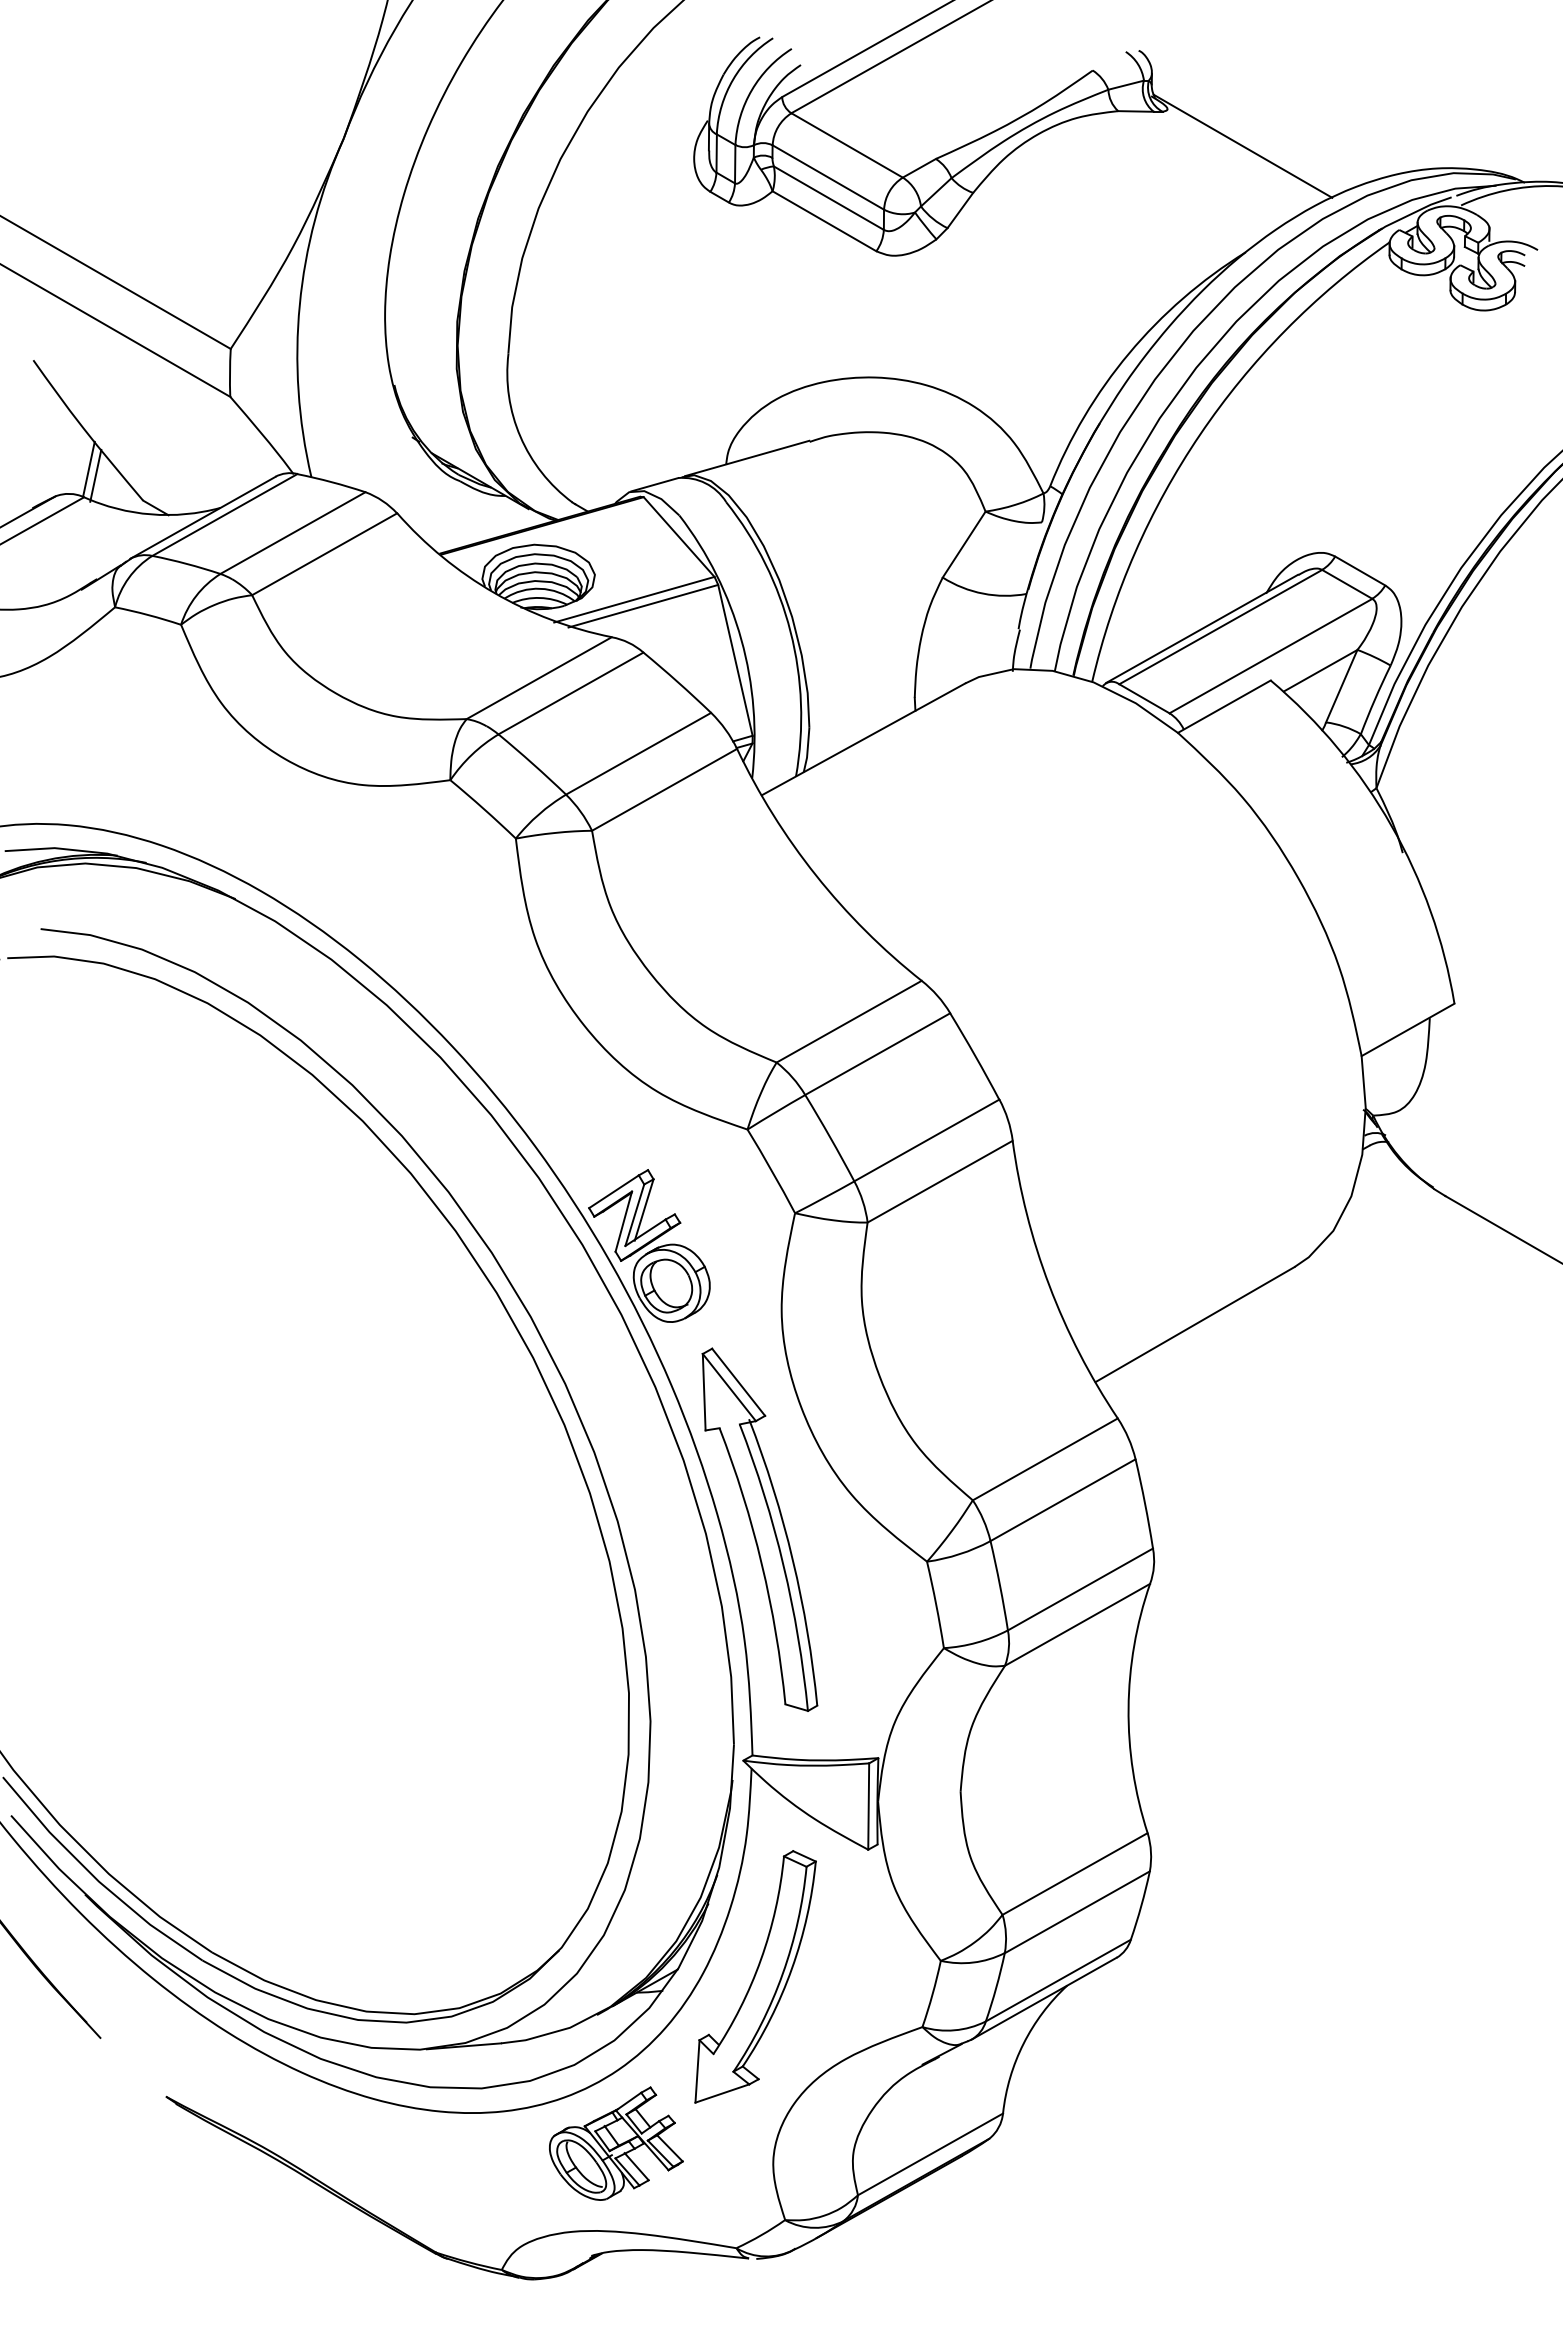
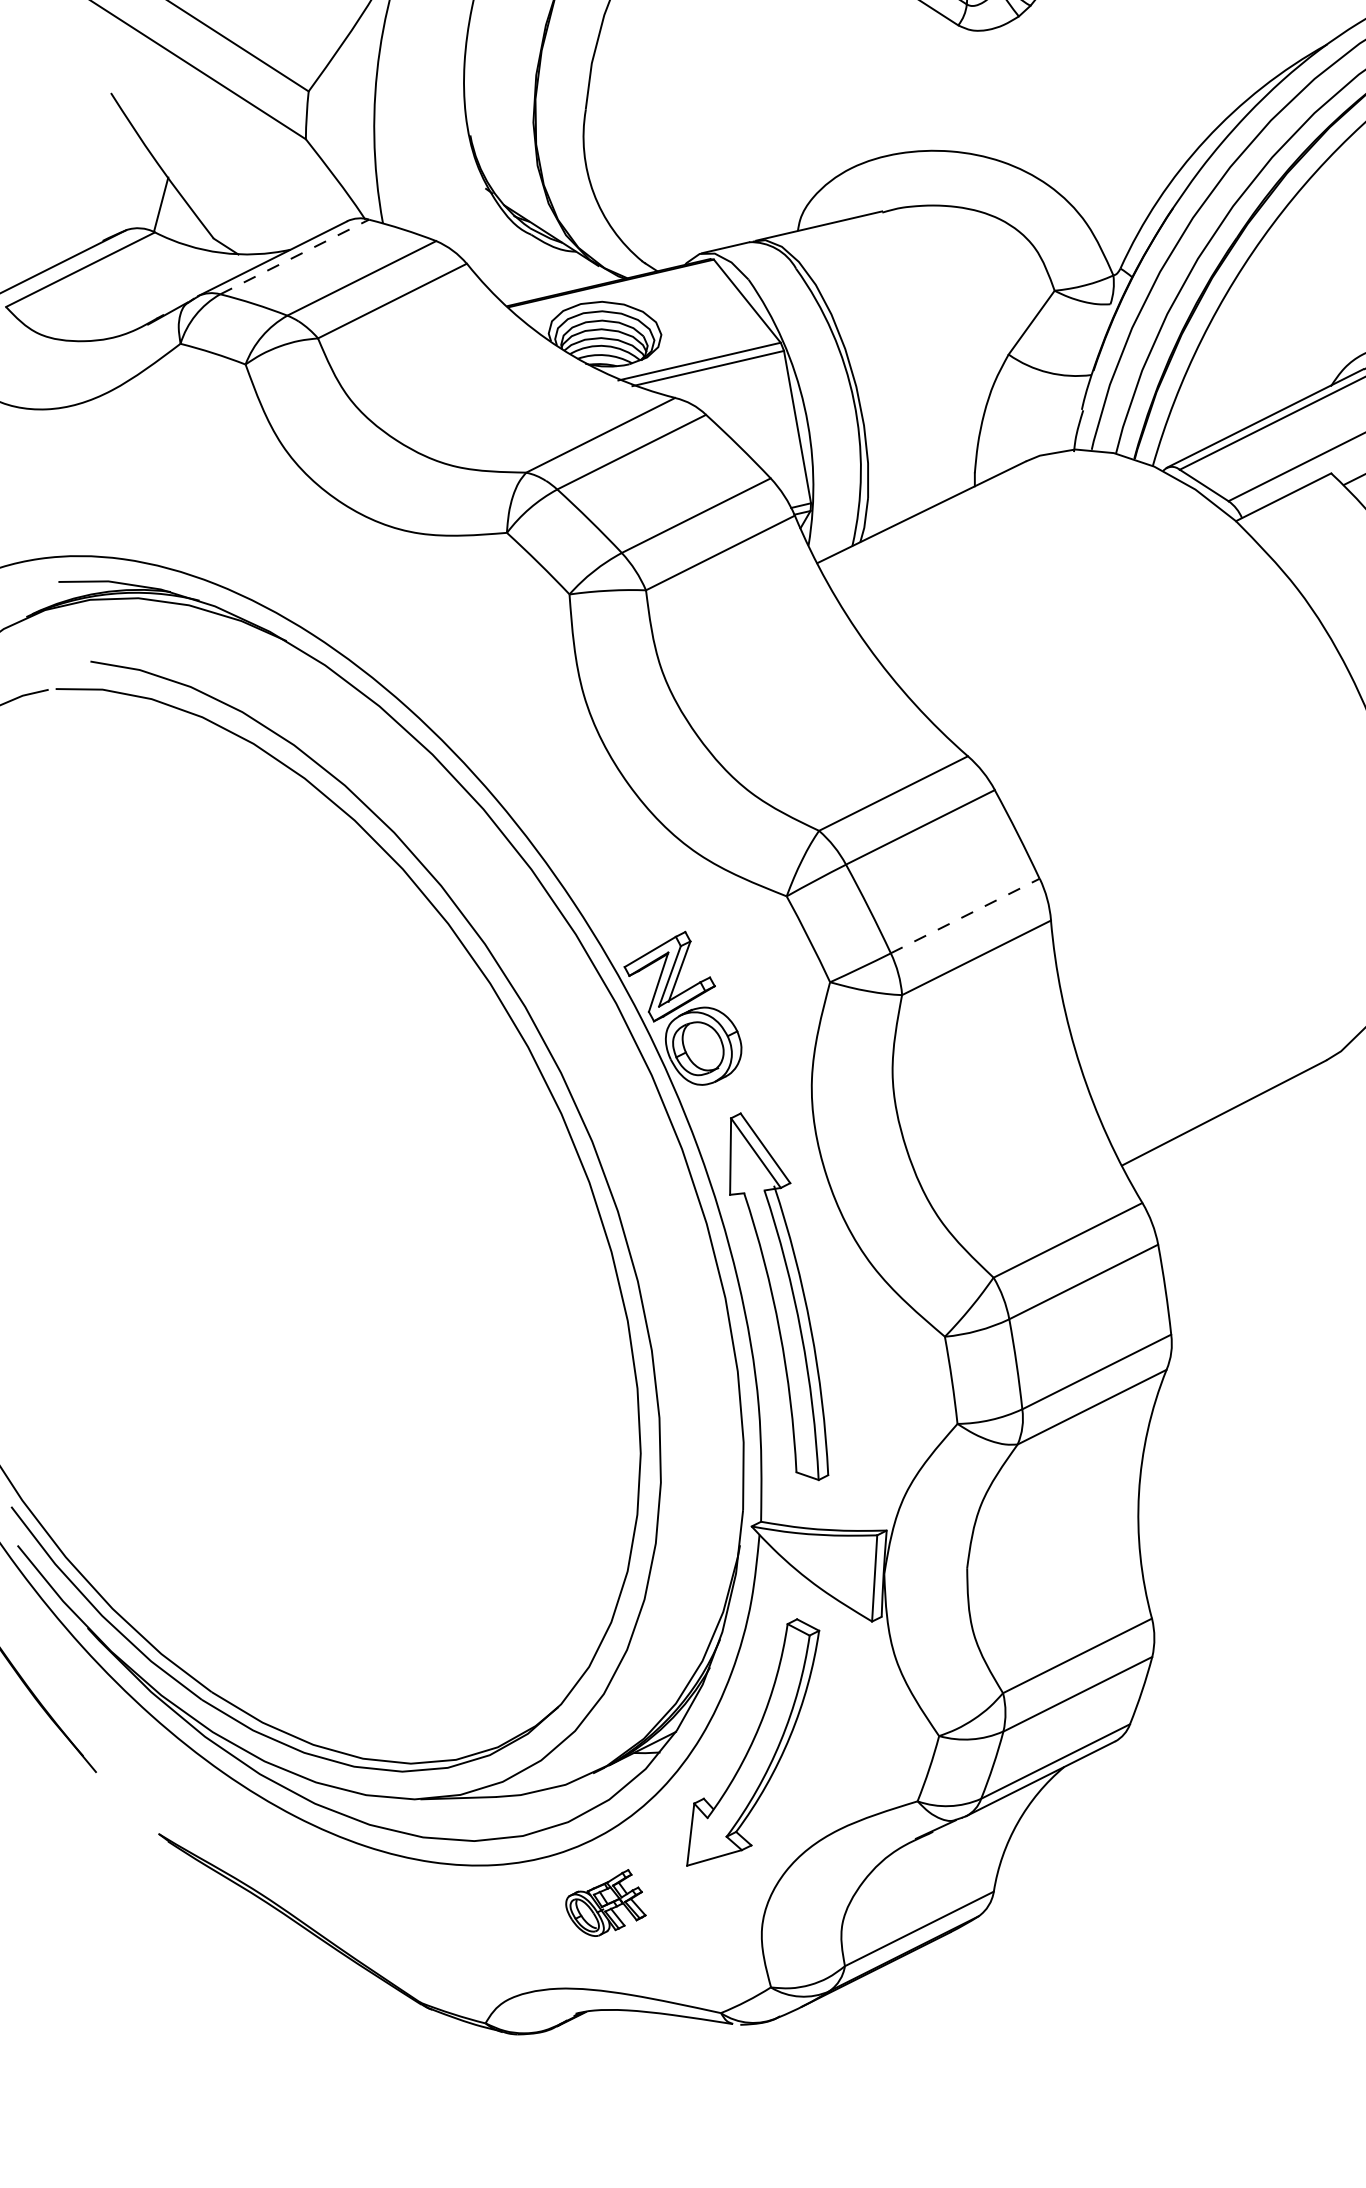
line: (95, 475) -> (167, 211), removed
line: (225, 514) -> (295, 256), solid -> dashed
line: (927, 1140) -> (965, 916), solid -> dashed
part: (616, 2143) -> (606, 1902), size x0.6

